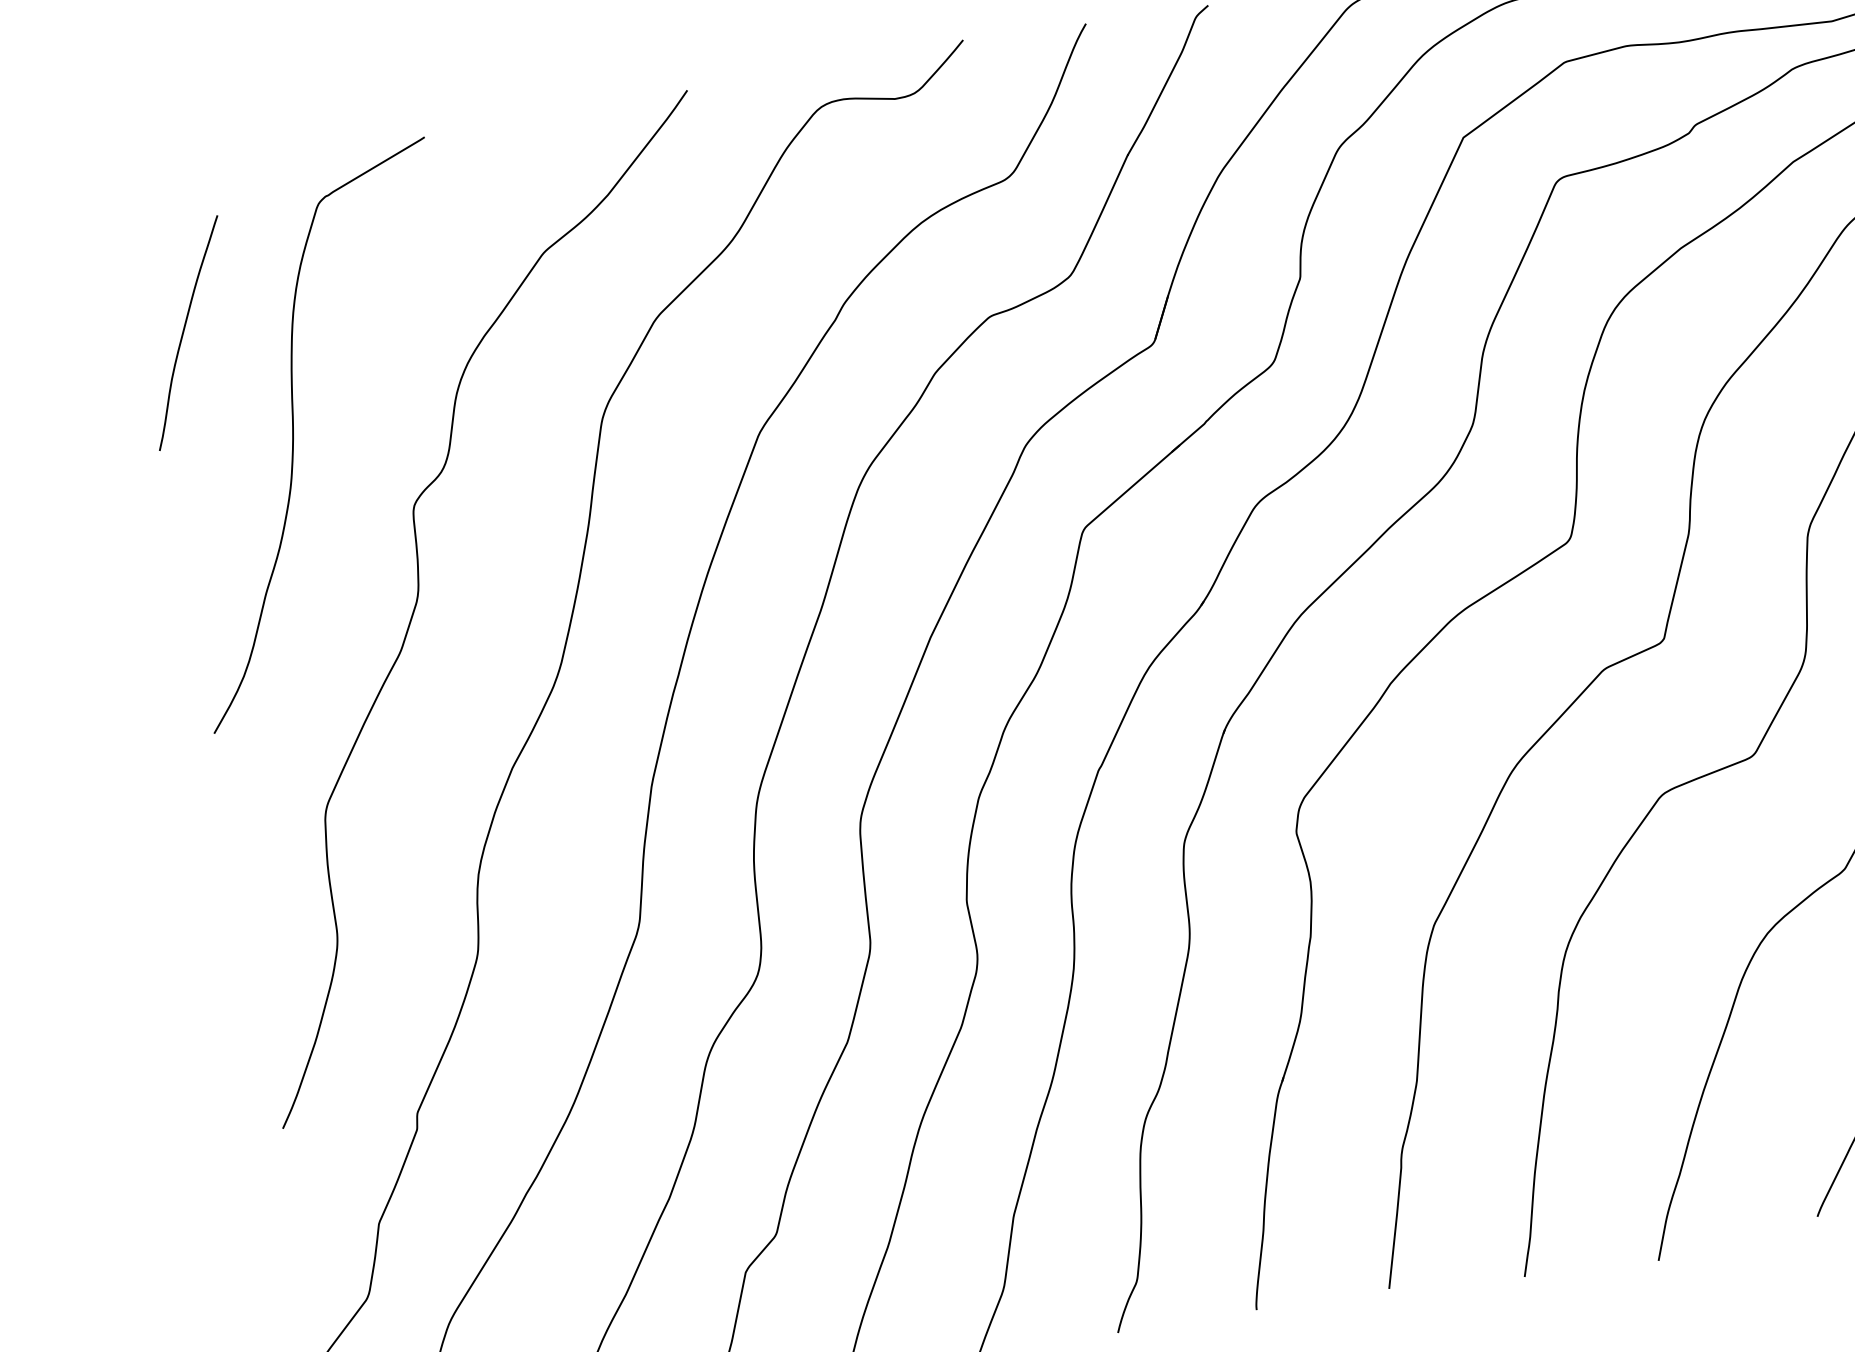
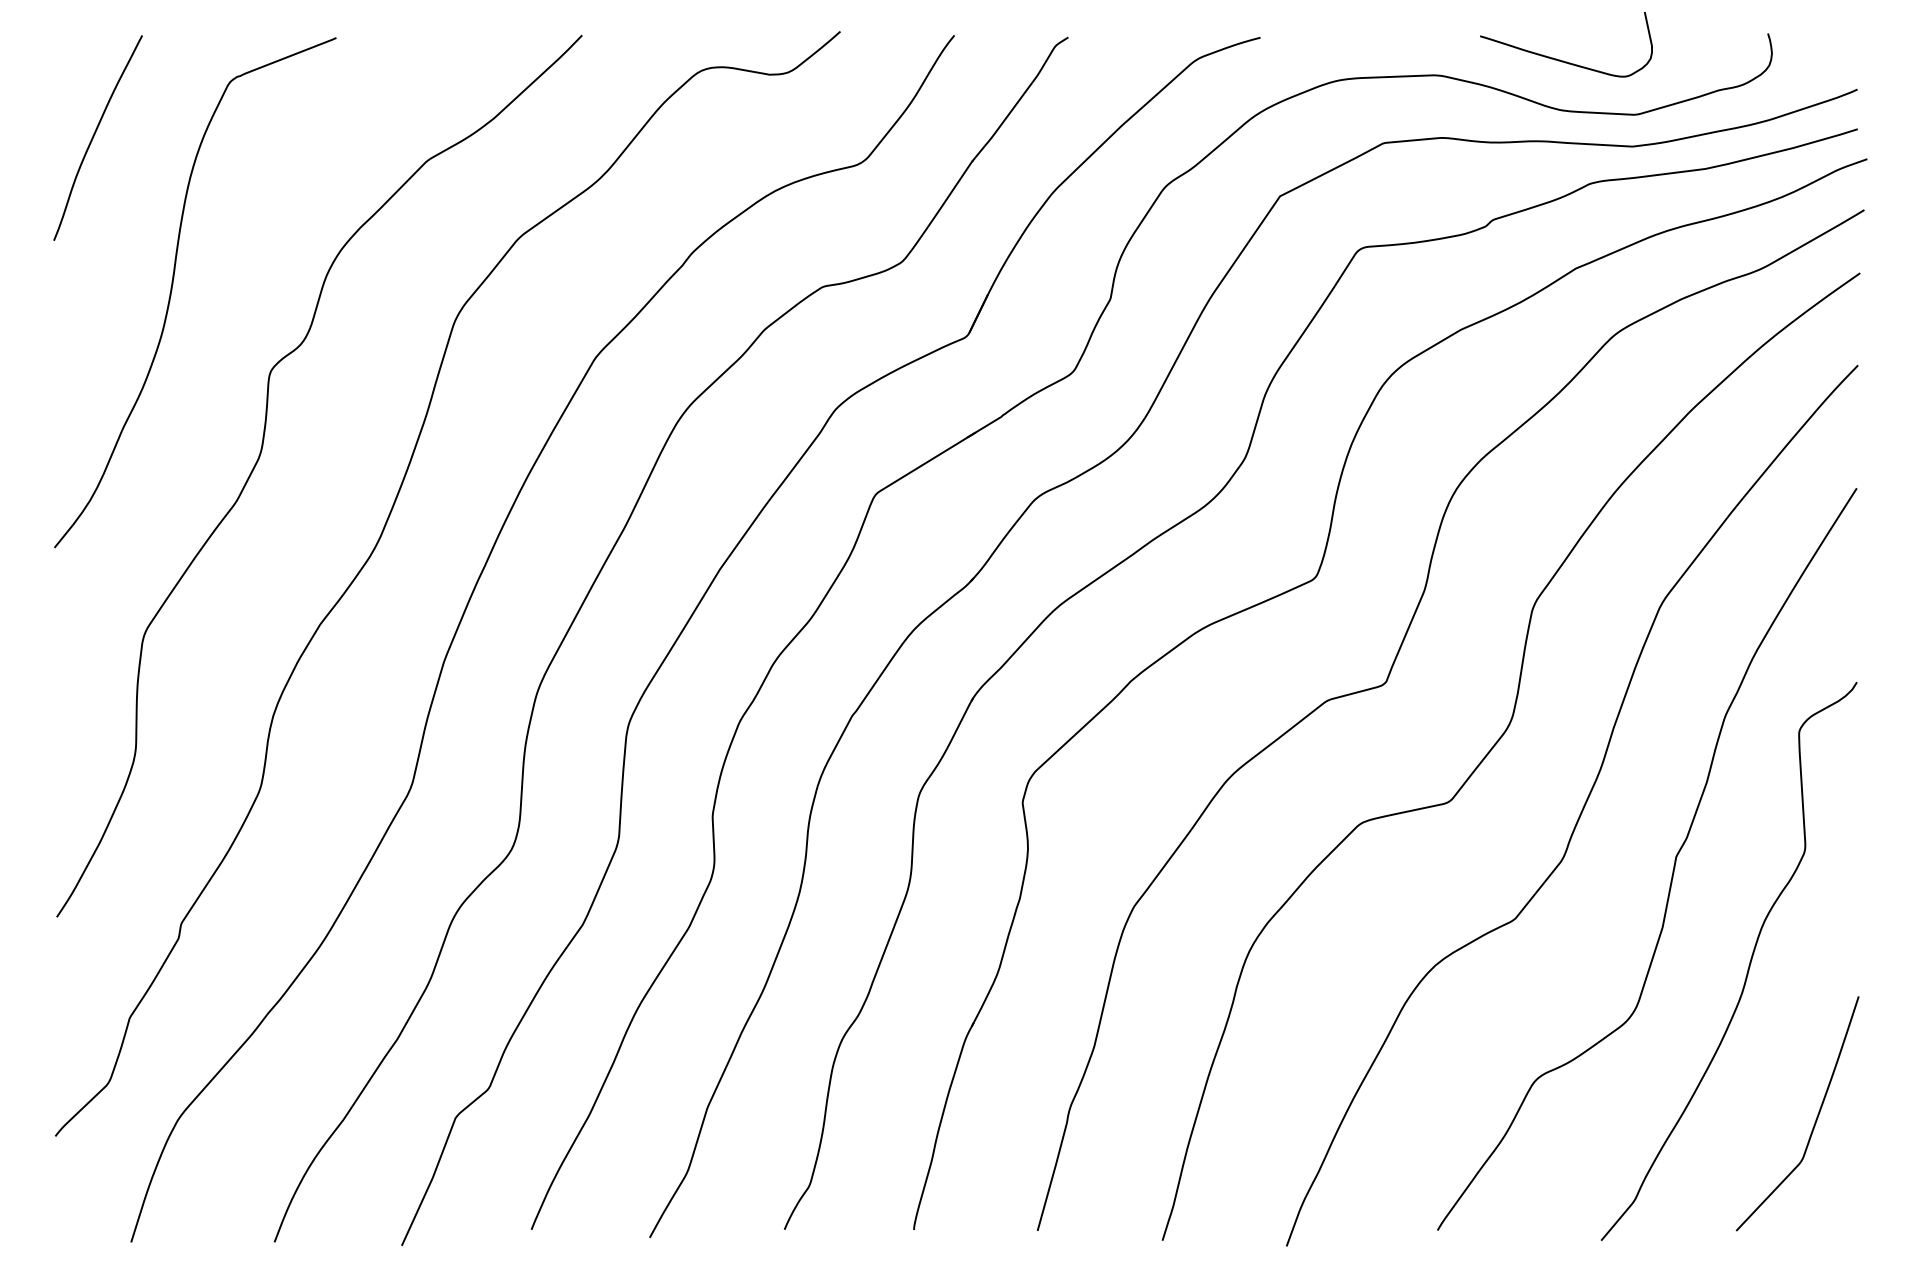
curve: (184, 332) -> (94, 136), moved

